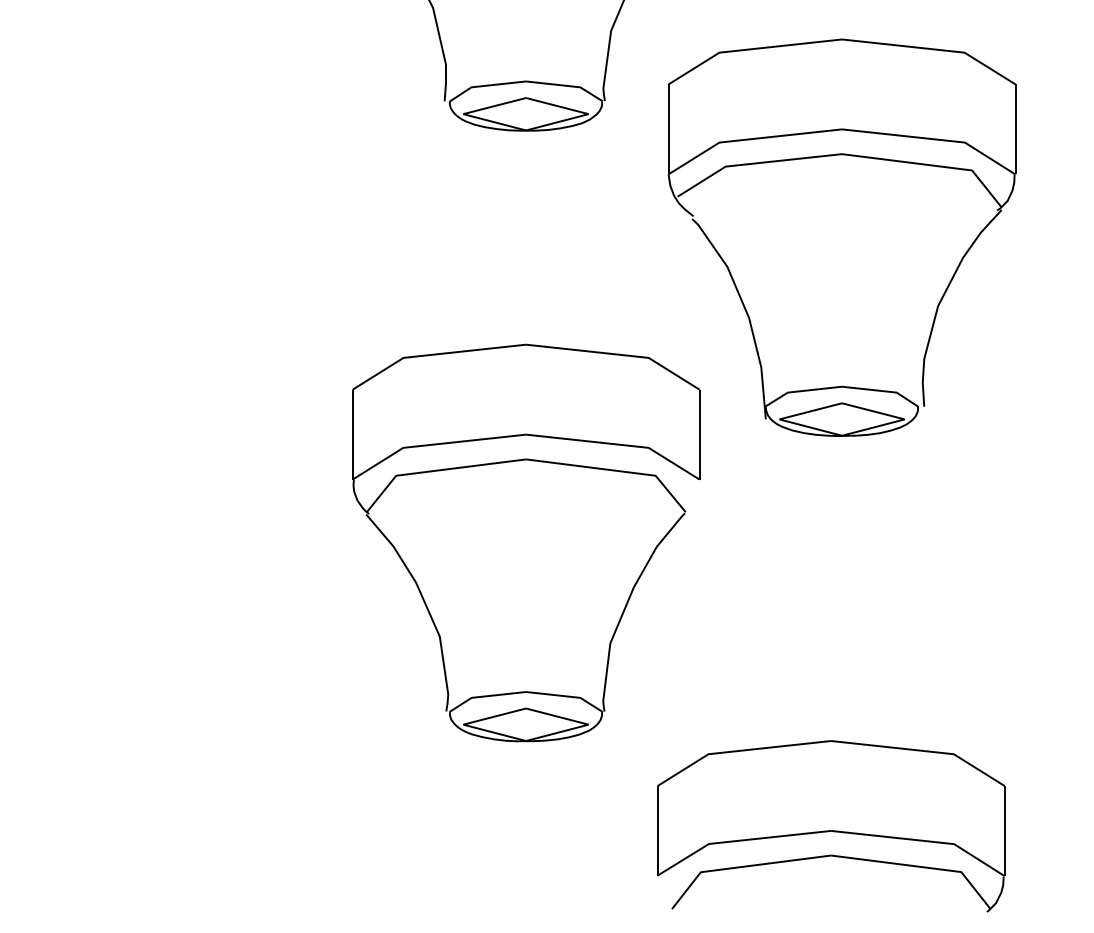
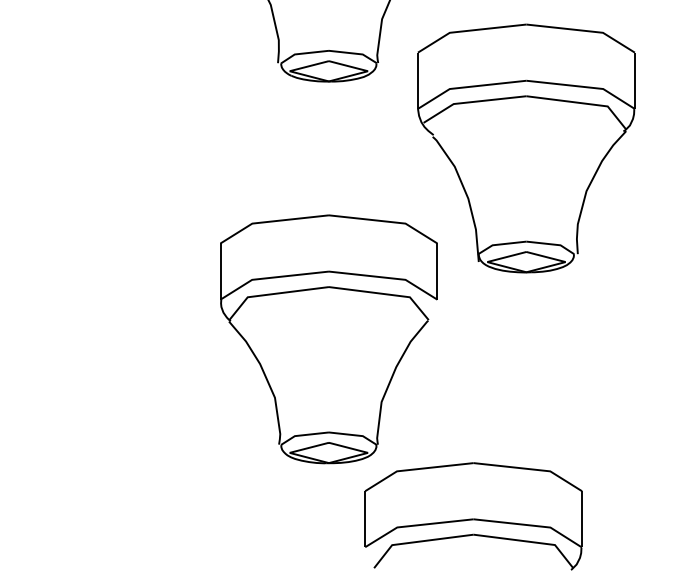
part: (830, 826) -> (473, 516), moved

